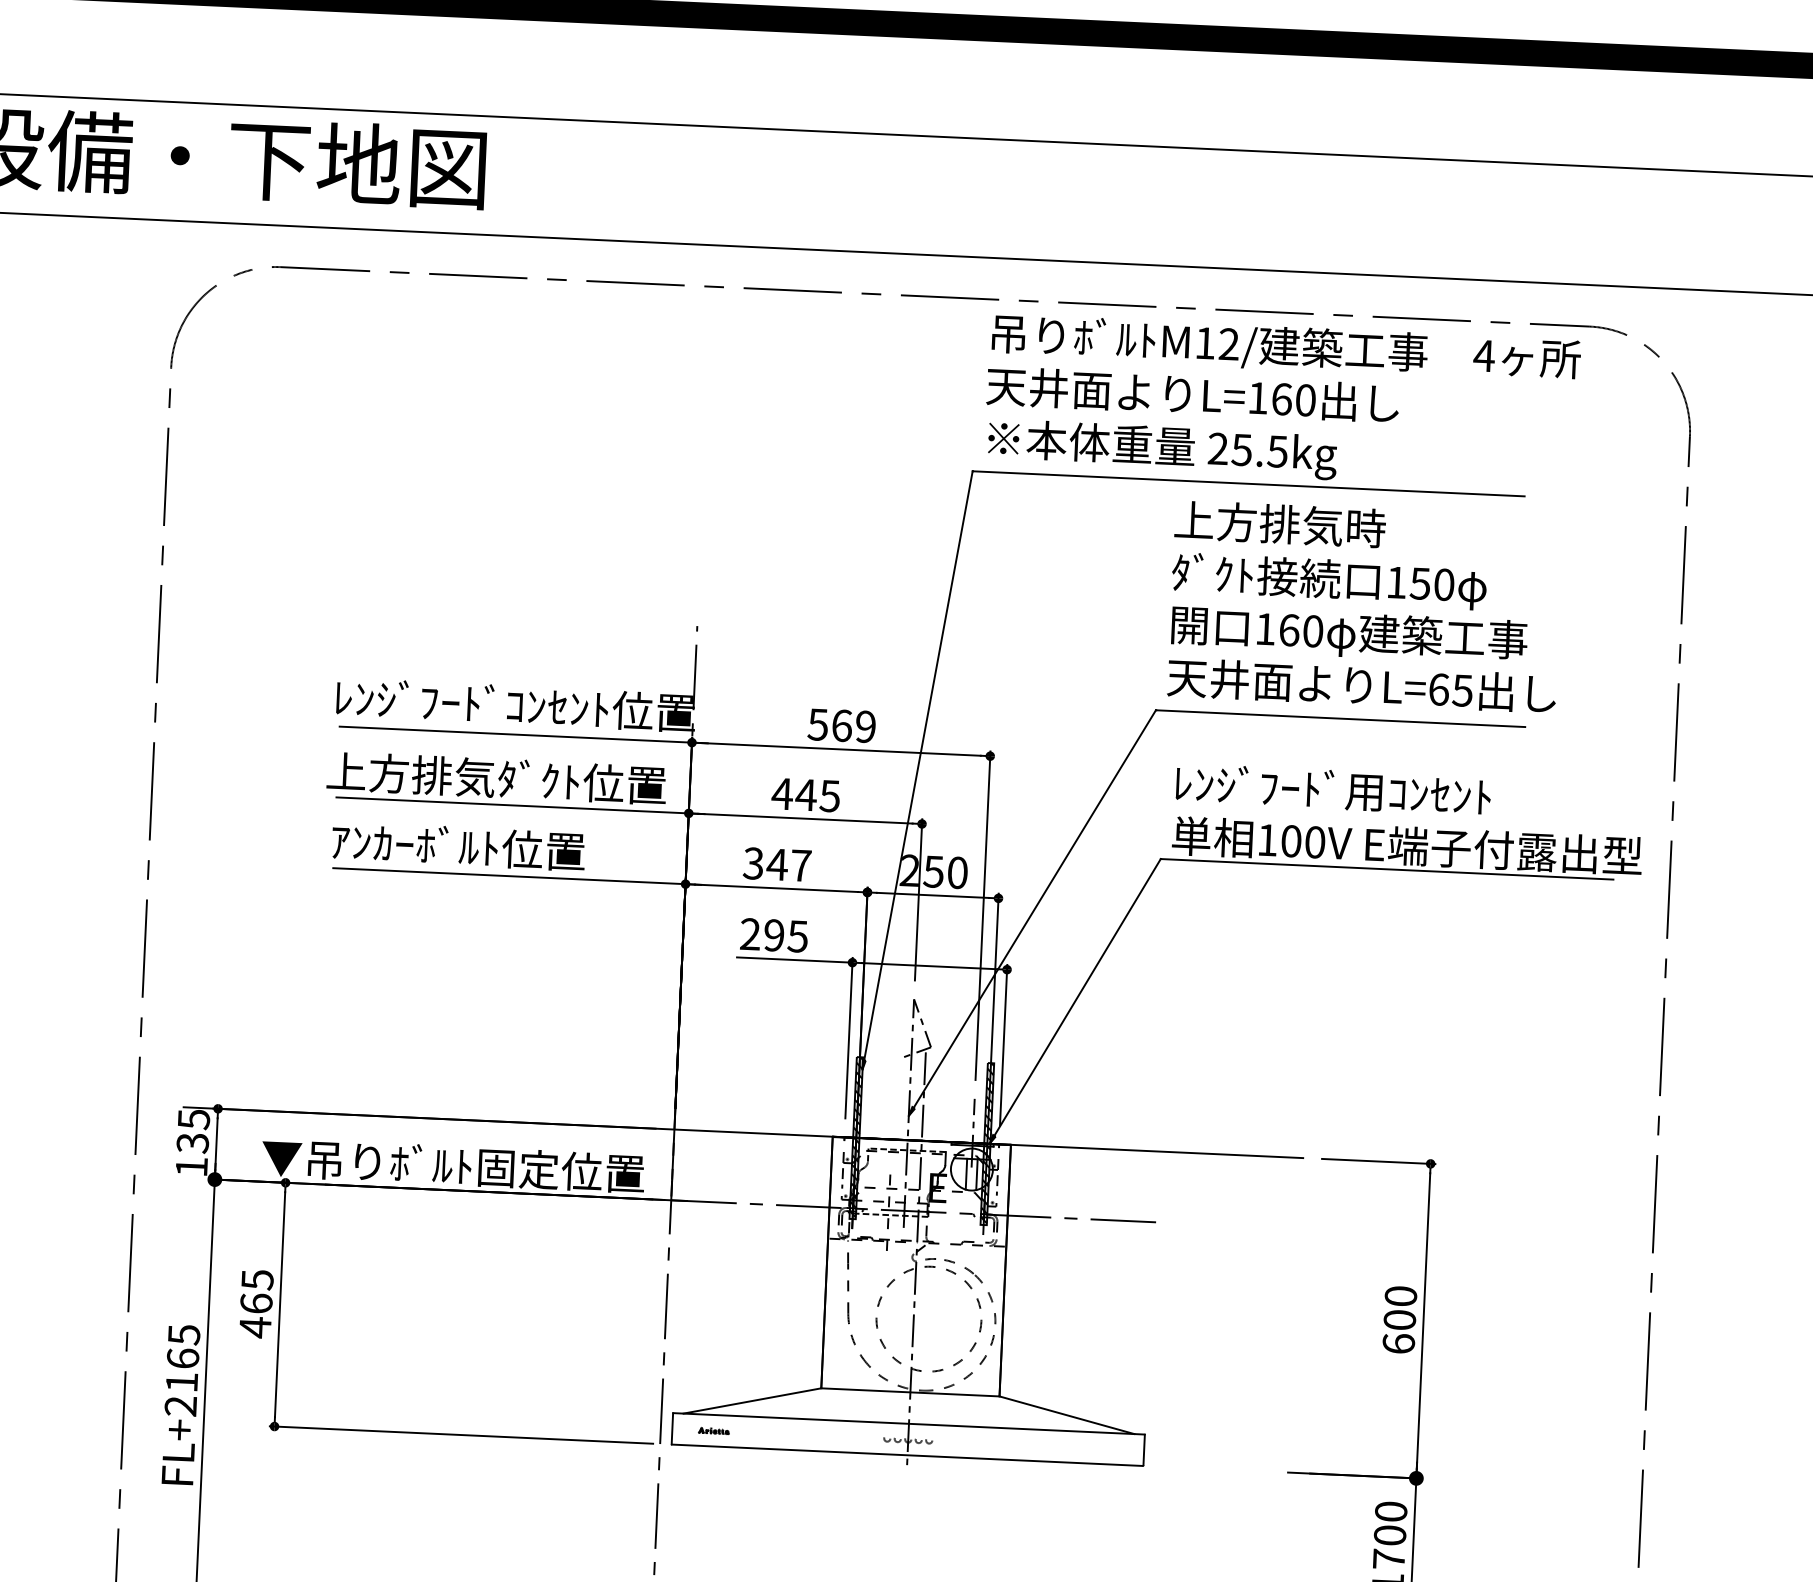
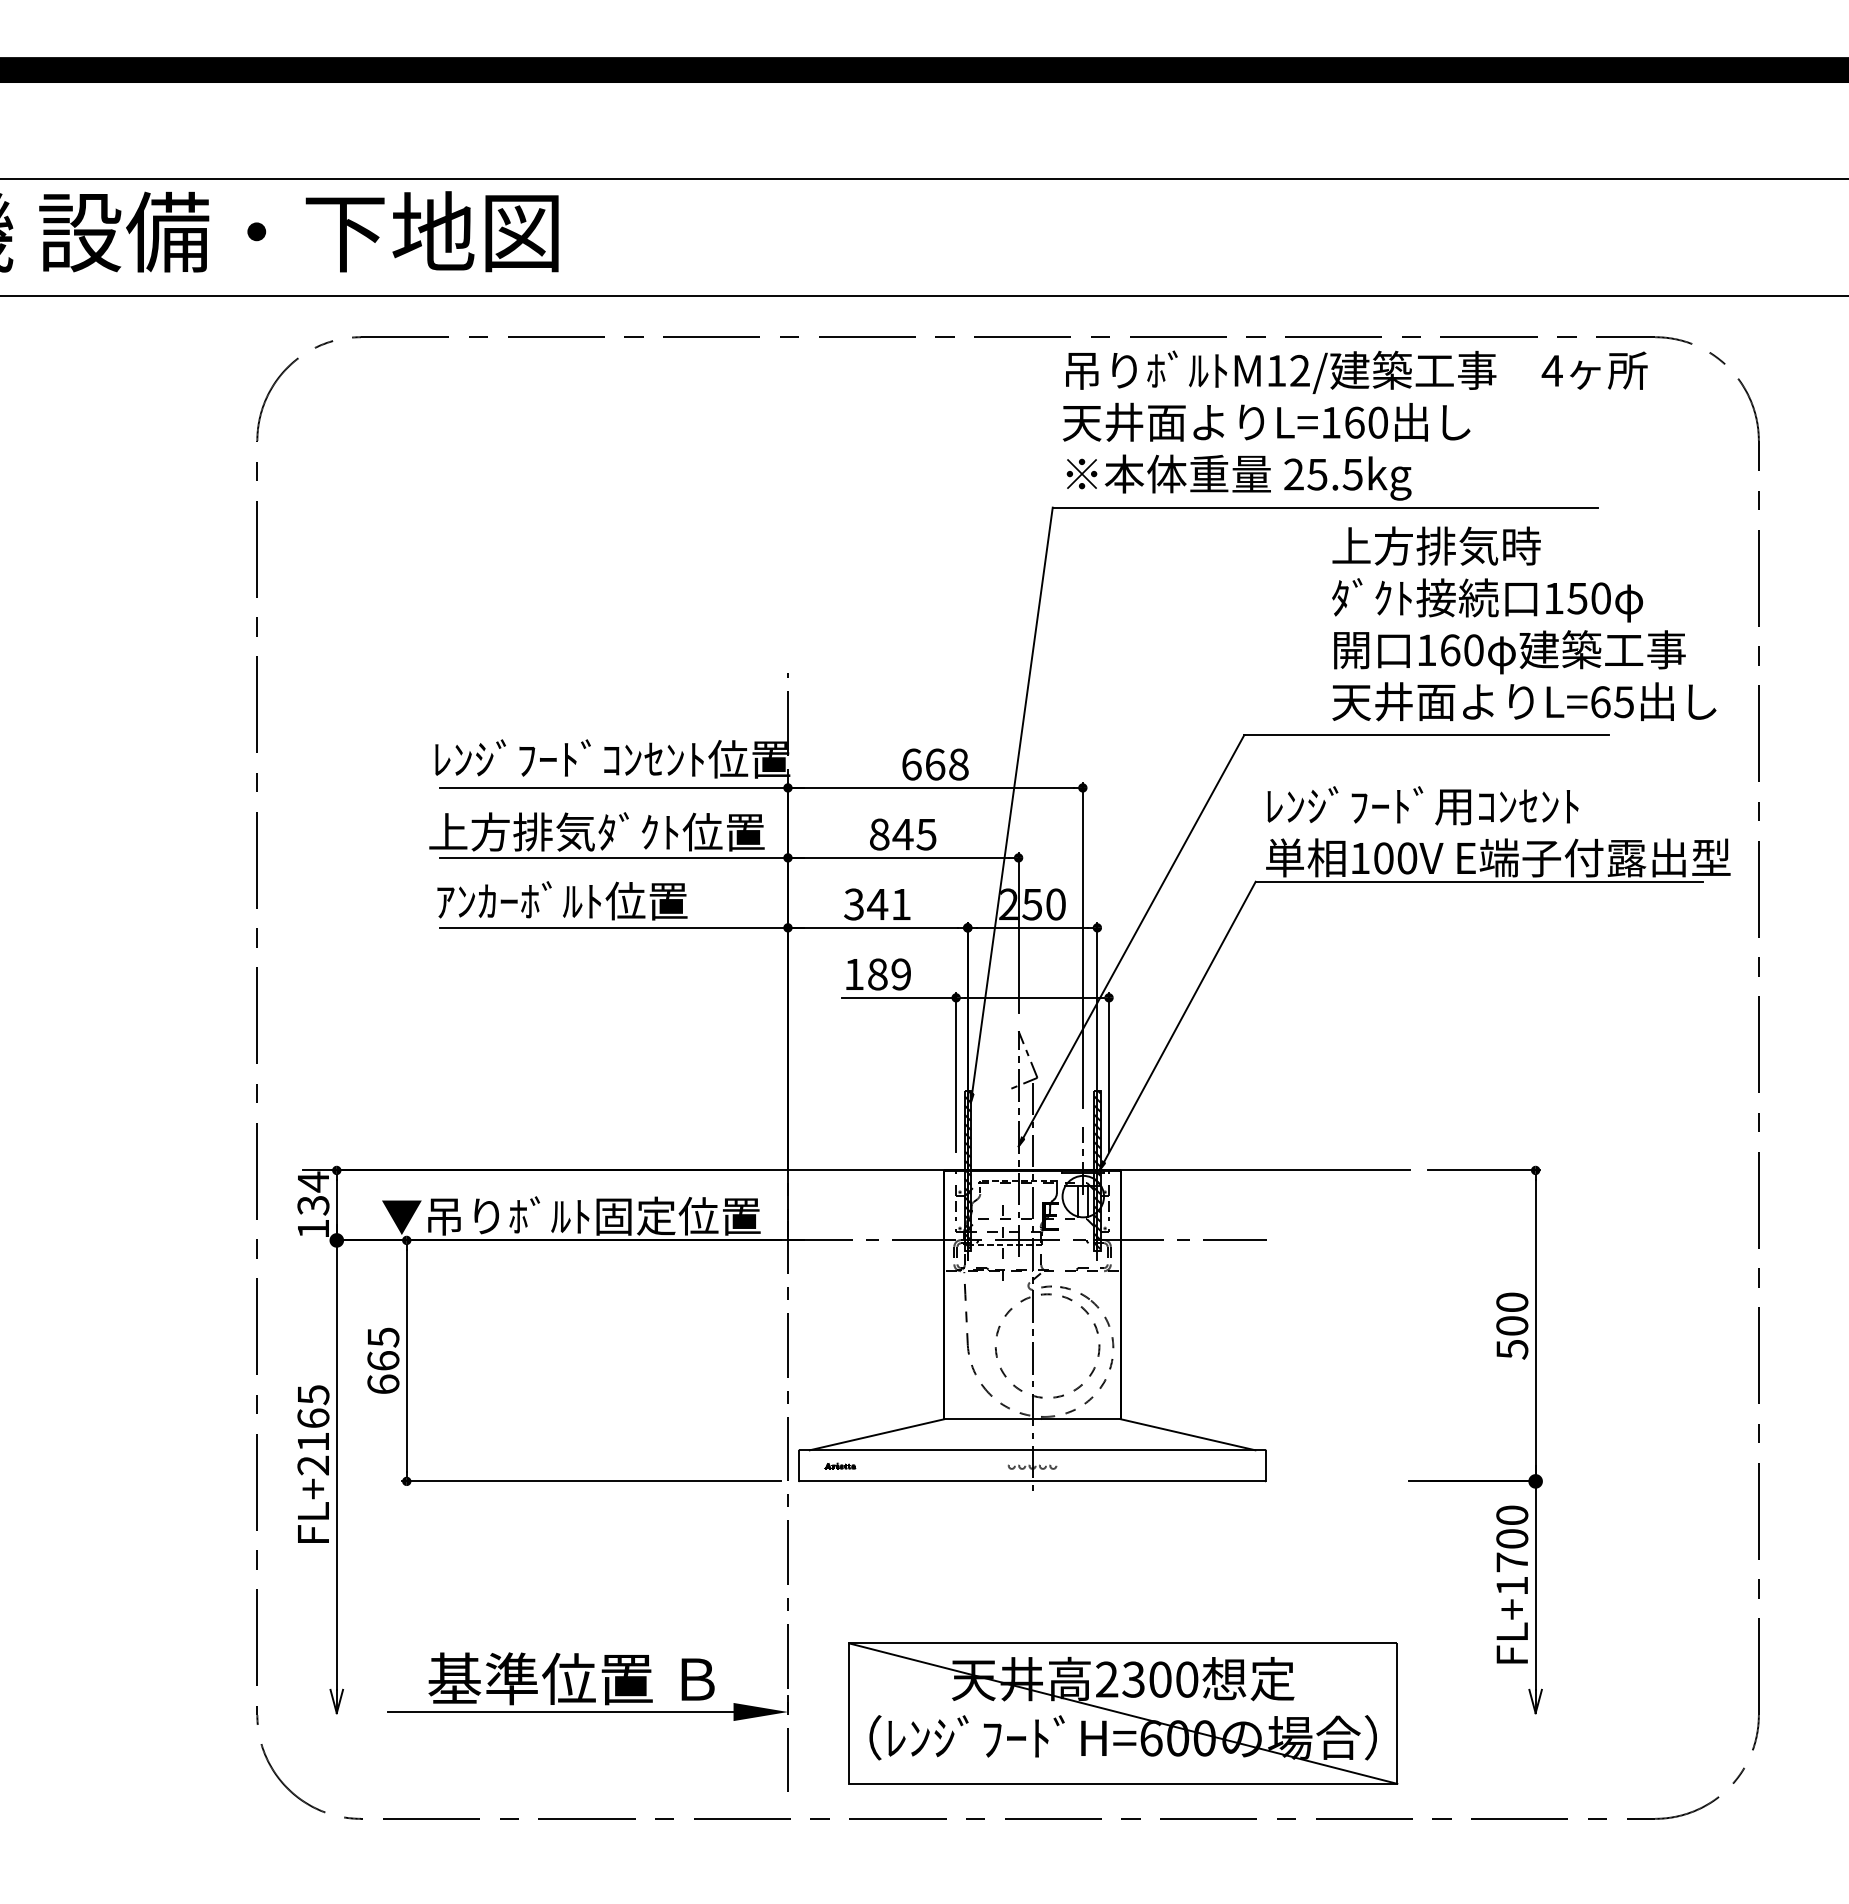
text: (1365, 606) -> (1524, 623), moved
text: (841, 725) -> (934, 764), 569 -> 668
text: (782, 793) -> (879, 834), 445 -> 845
text: (801, 865) -> (901, 904), 347 -> 341
text: (773, 935) -> (877, 974), 295 -> 189
text: (194, 1118) -> (313, 1181), 135 -> 134
text: (255, 1327) -> (383, 1384), 465 -> 665
text: (1399, 1343) -> (1512, 1349), 600 -> 500

